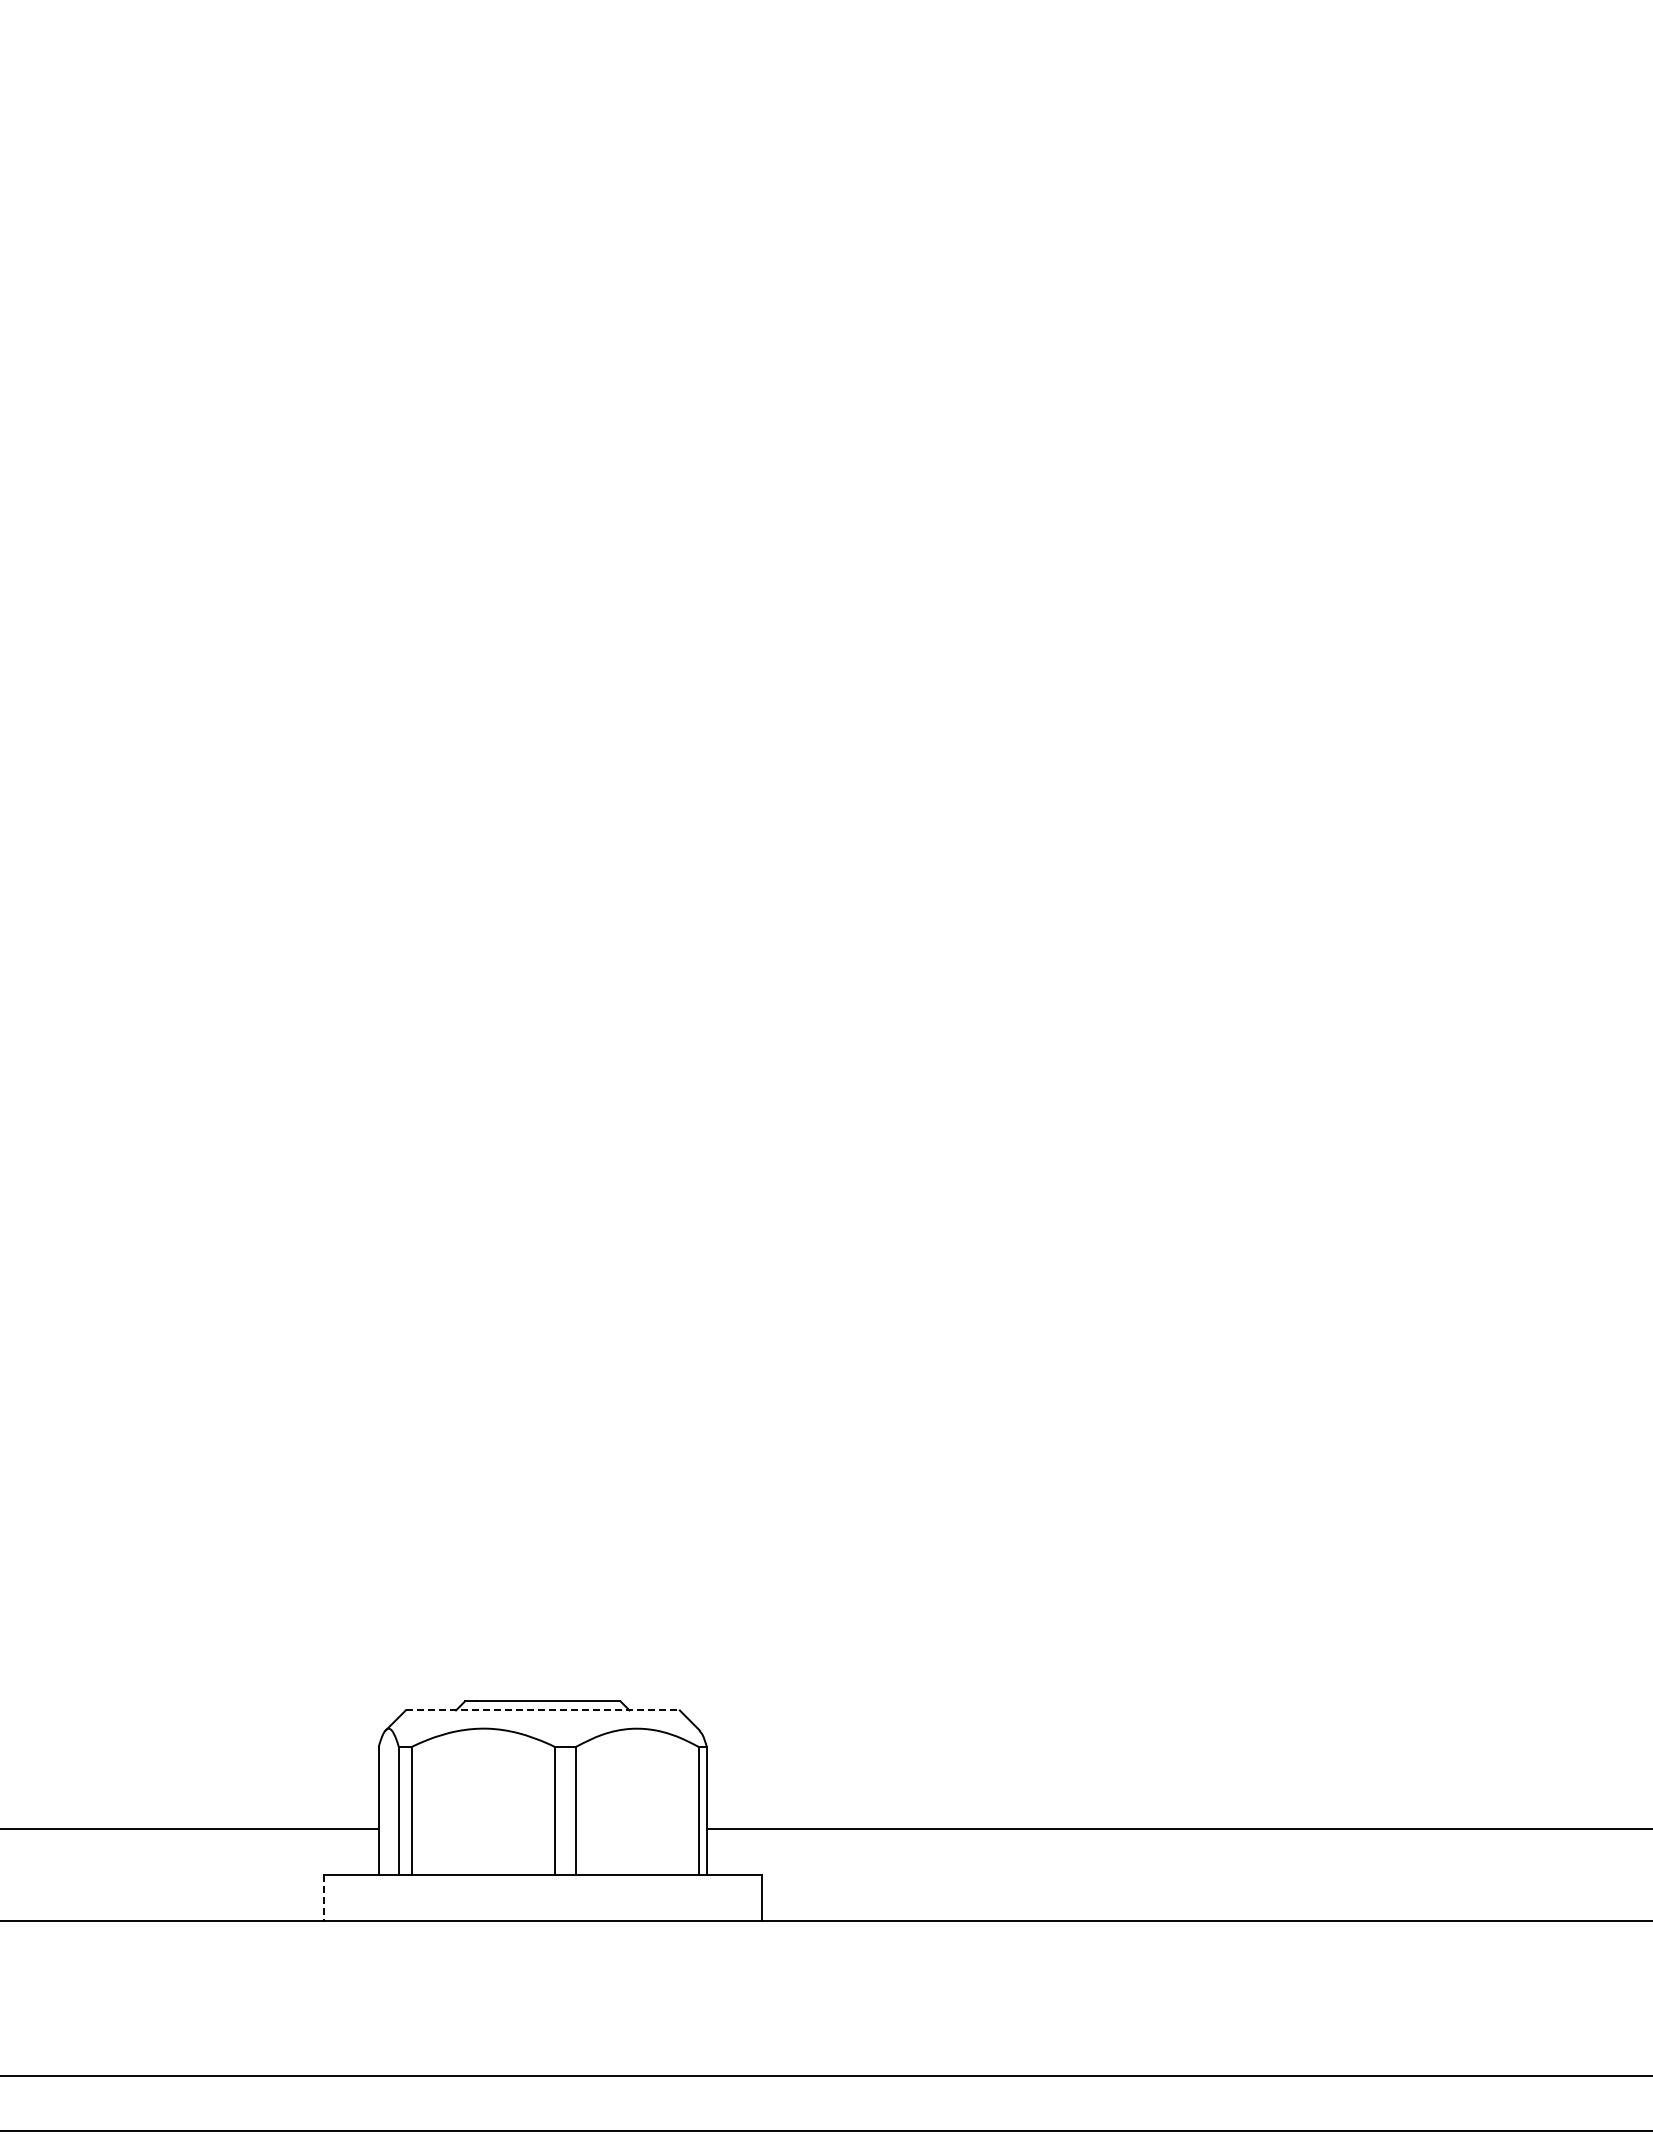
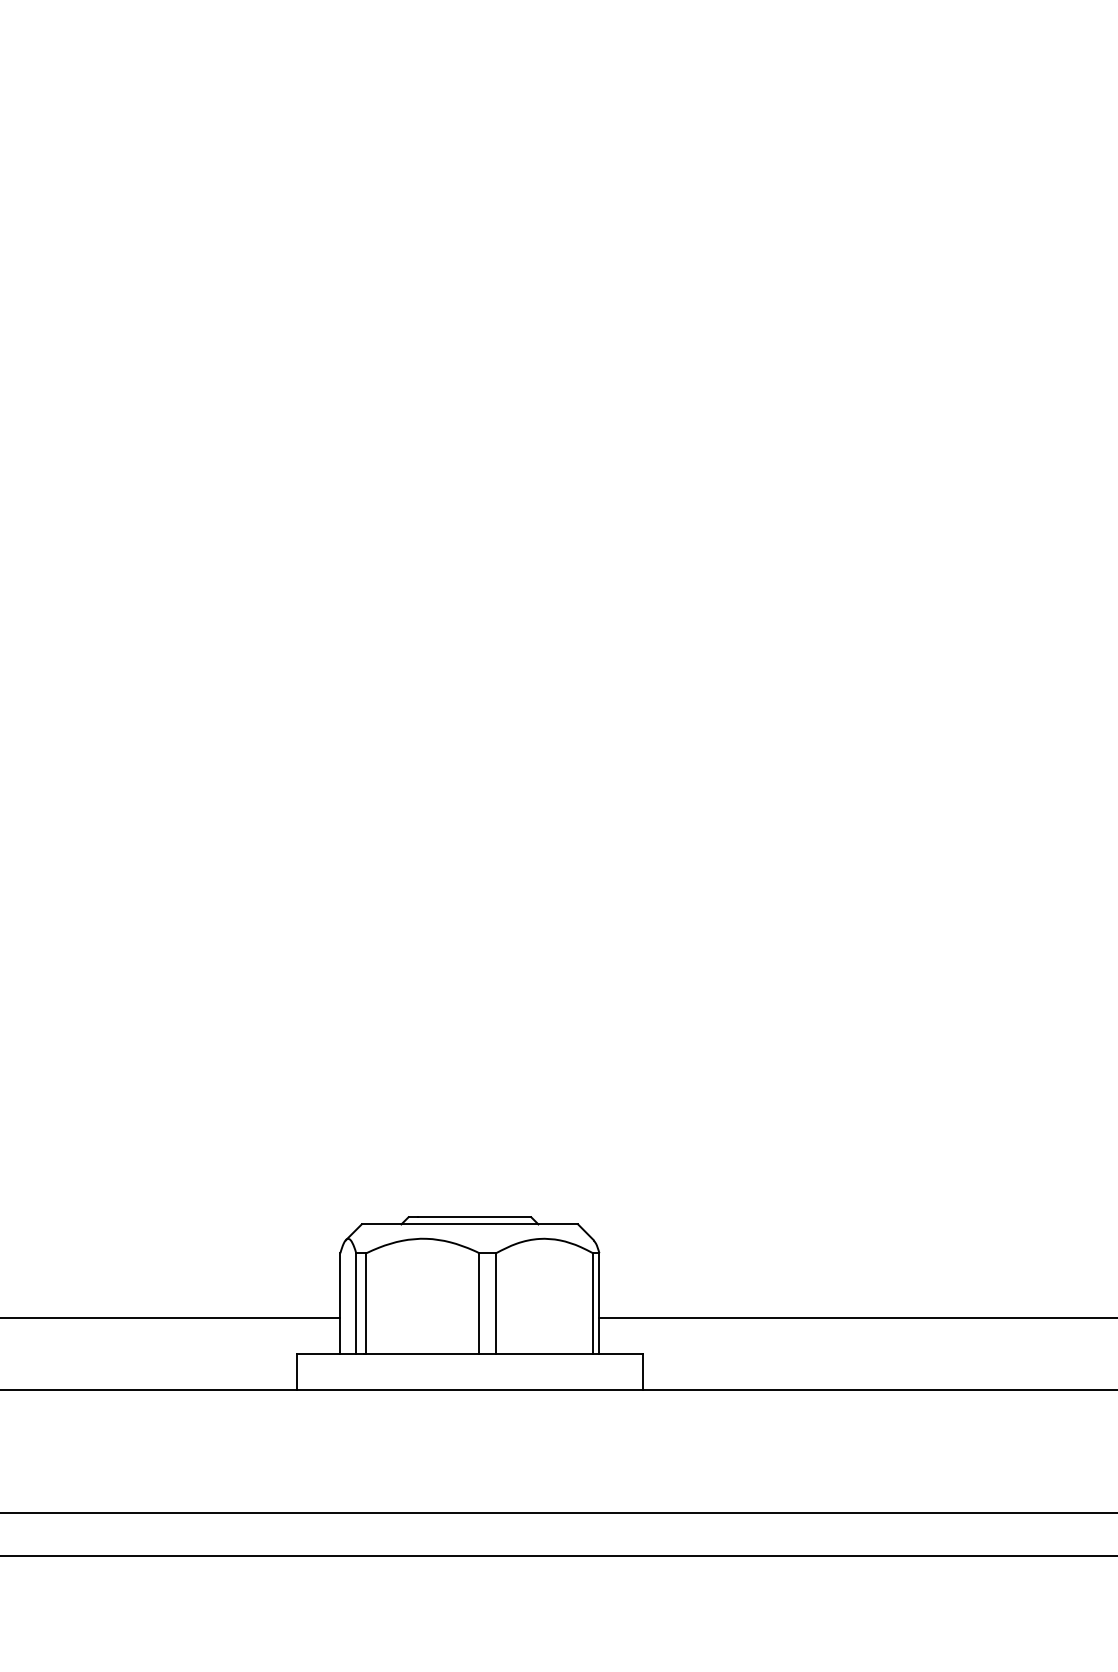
line: (543, 1710) -> (470, 1224), dashed -> solid
line: (323, 1897) -> (296, 1372), dashed -> solid

